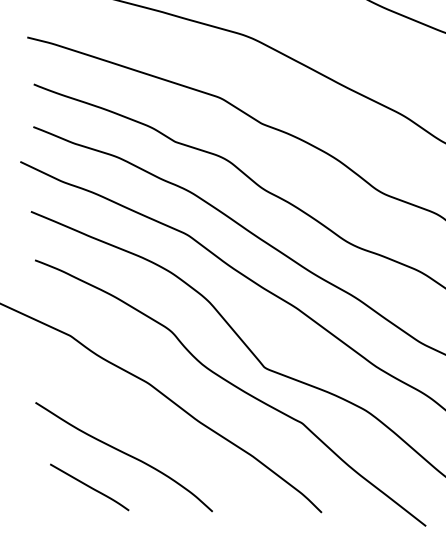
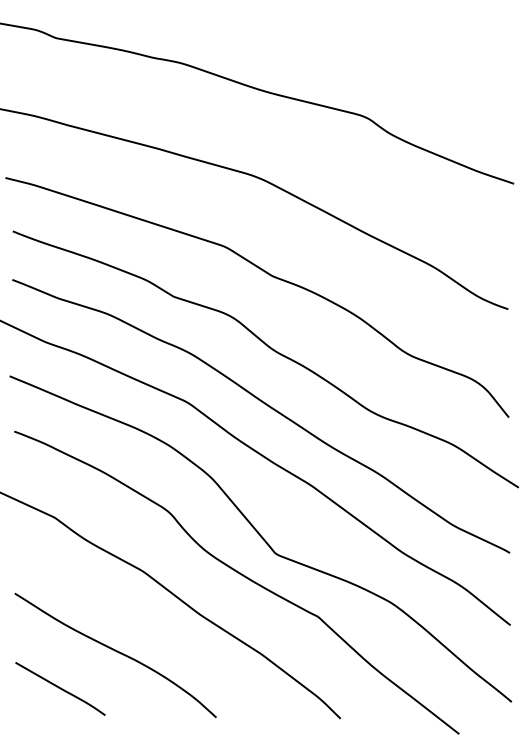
curve: (89, 487) -> (60, 688), moved

